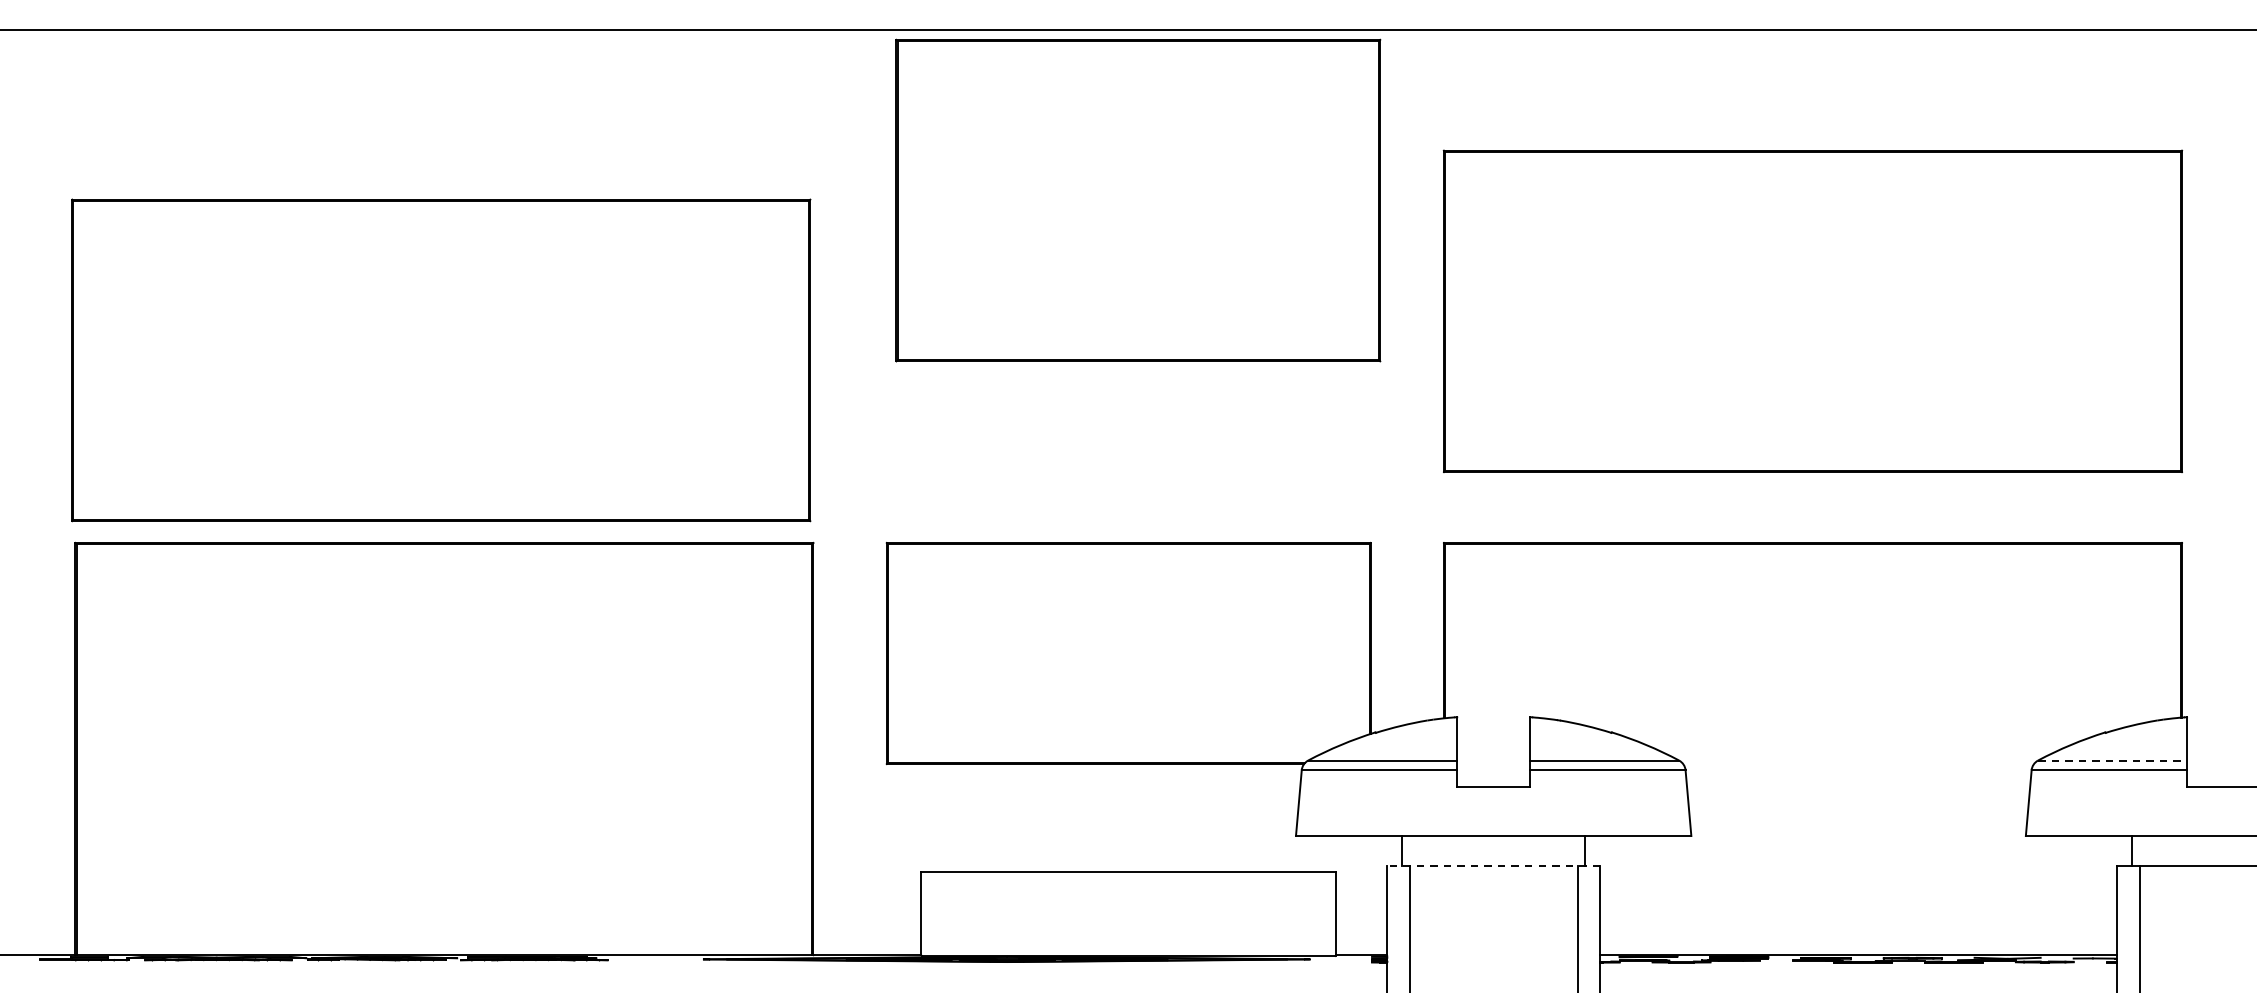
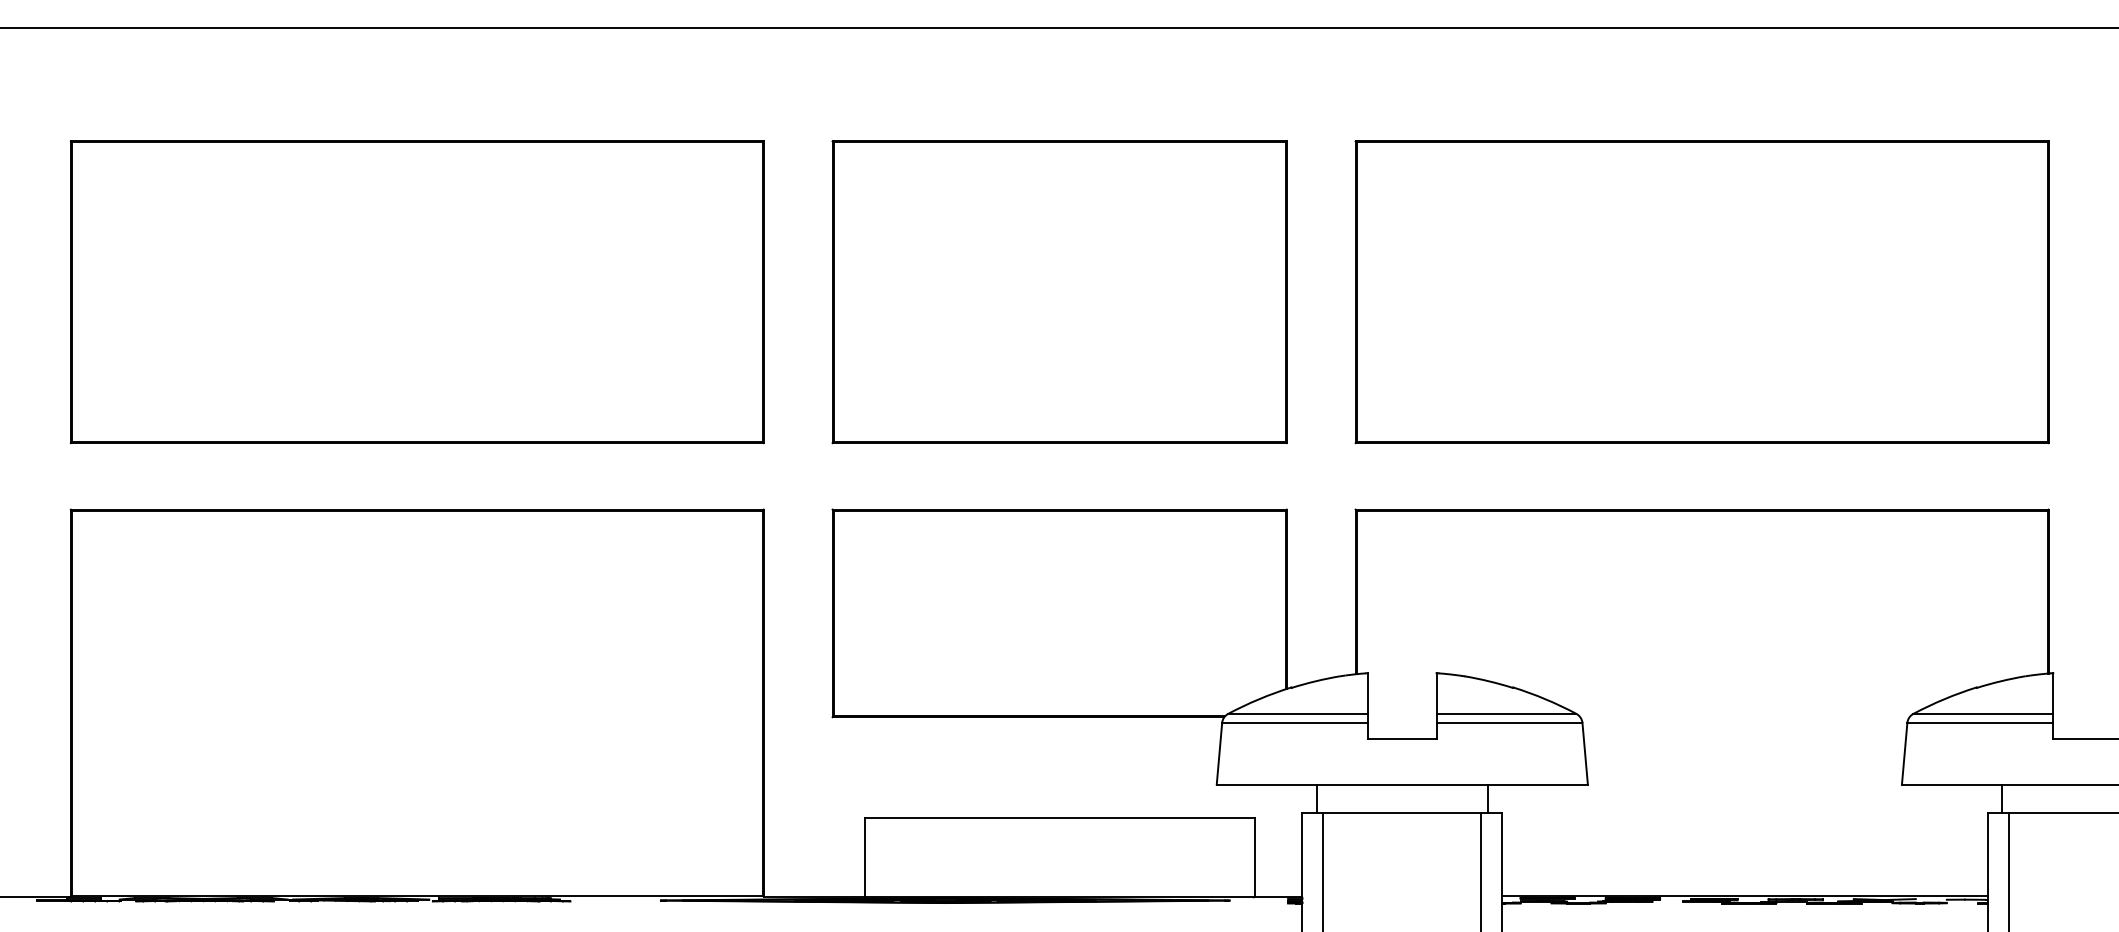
part: (1138, 200) -> (1059, 292), moved
part: (440, 360) -> (416, 292), moved
line: (2112, 760) -> (1983, 713), dashed -> solid
line: (1493, 866) -> (1402, 813), dashed -> solid

